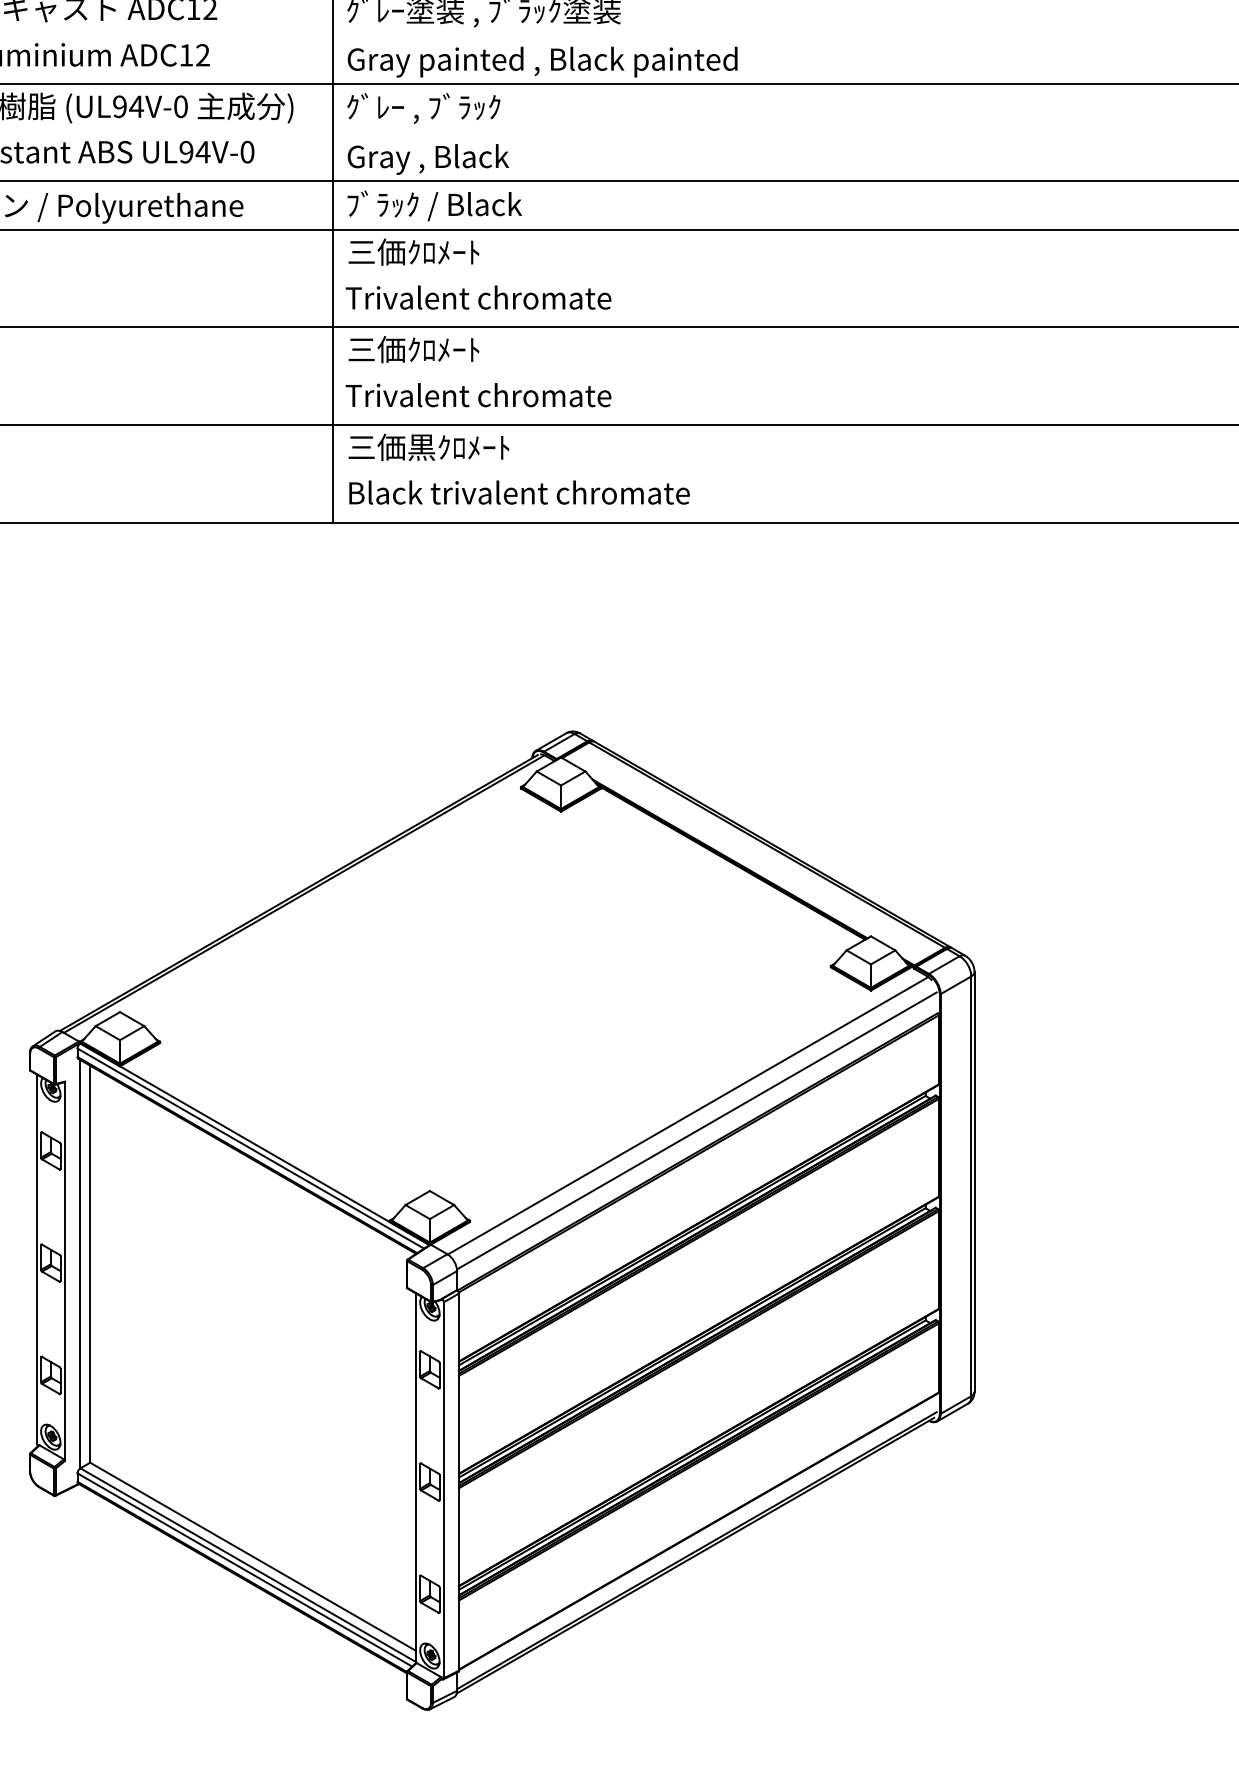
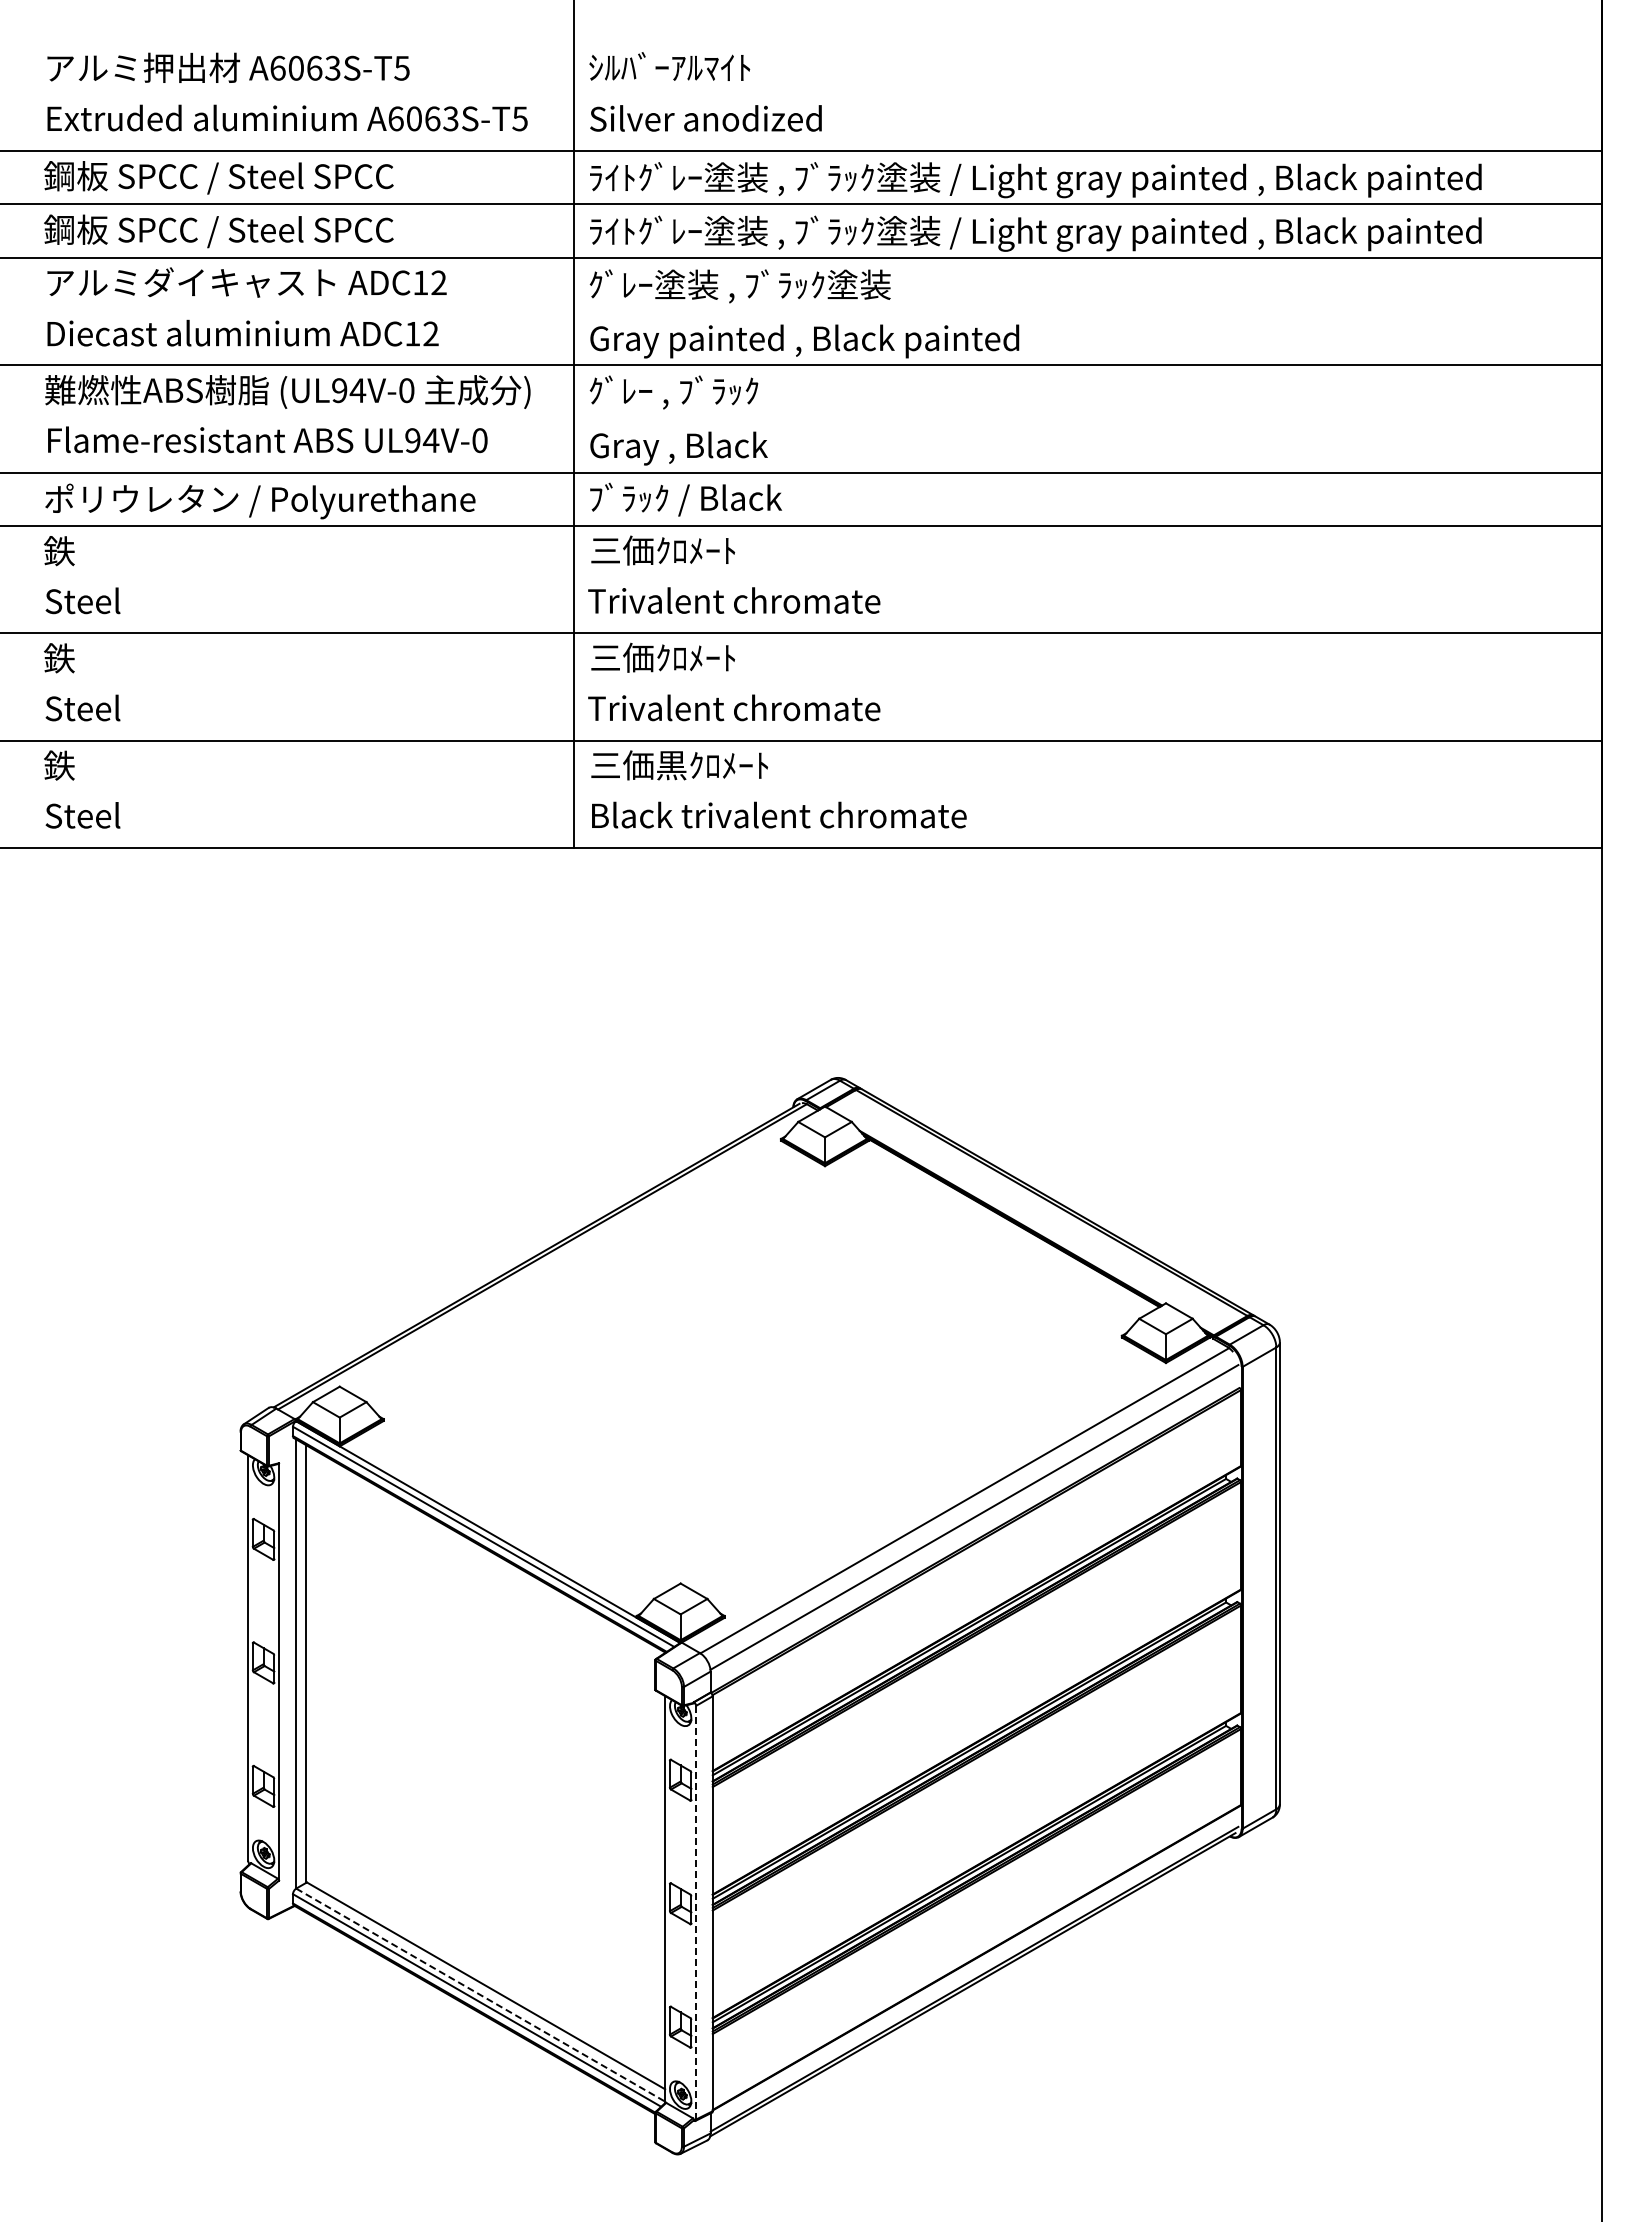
line: (444, 1490) -> (696, 1912), solid -> dashed
line: (248, 1565) -> (481, 1995), solid -> dashed

